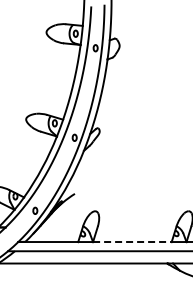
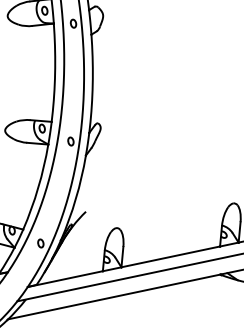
line: (132, 242) -> (171, 257), dashed -> solid

